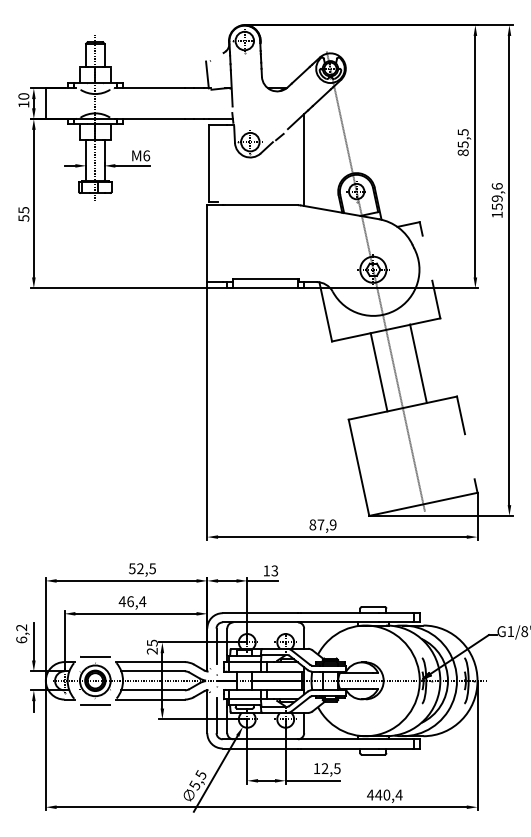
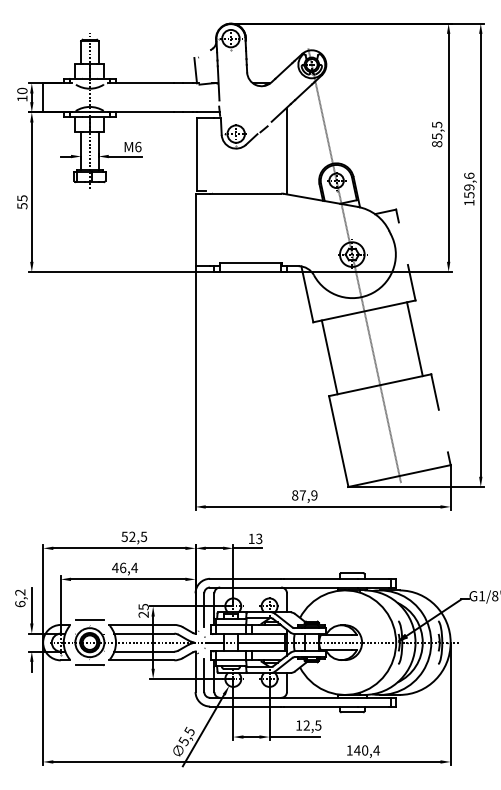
line: (418, 363) -> (414, 339), moved
line: (378, 372) -> (329, 357), moved
text: (370, 795) -> (349, 750), 440,4 -> 140,4

